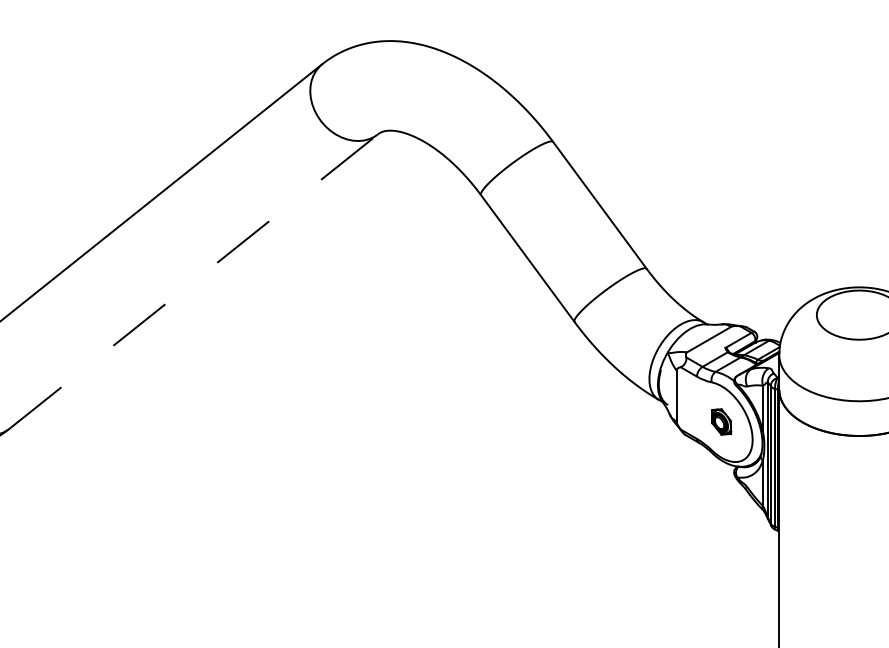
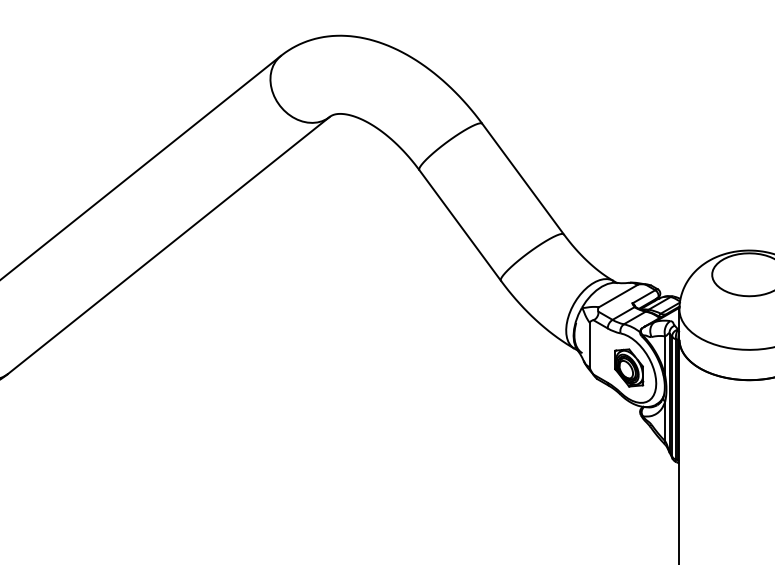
line: (193, 281) -> (168, 245), dashed -> solid
part: (721, 421) -> (629, 367), size x1.67

